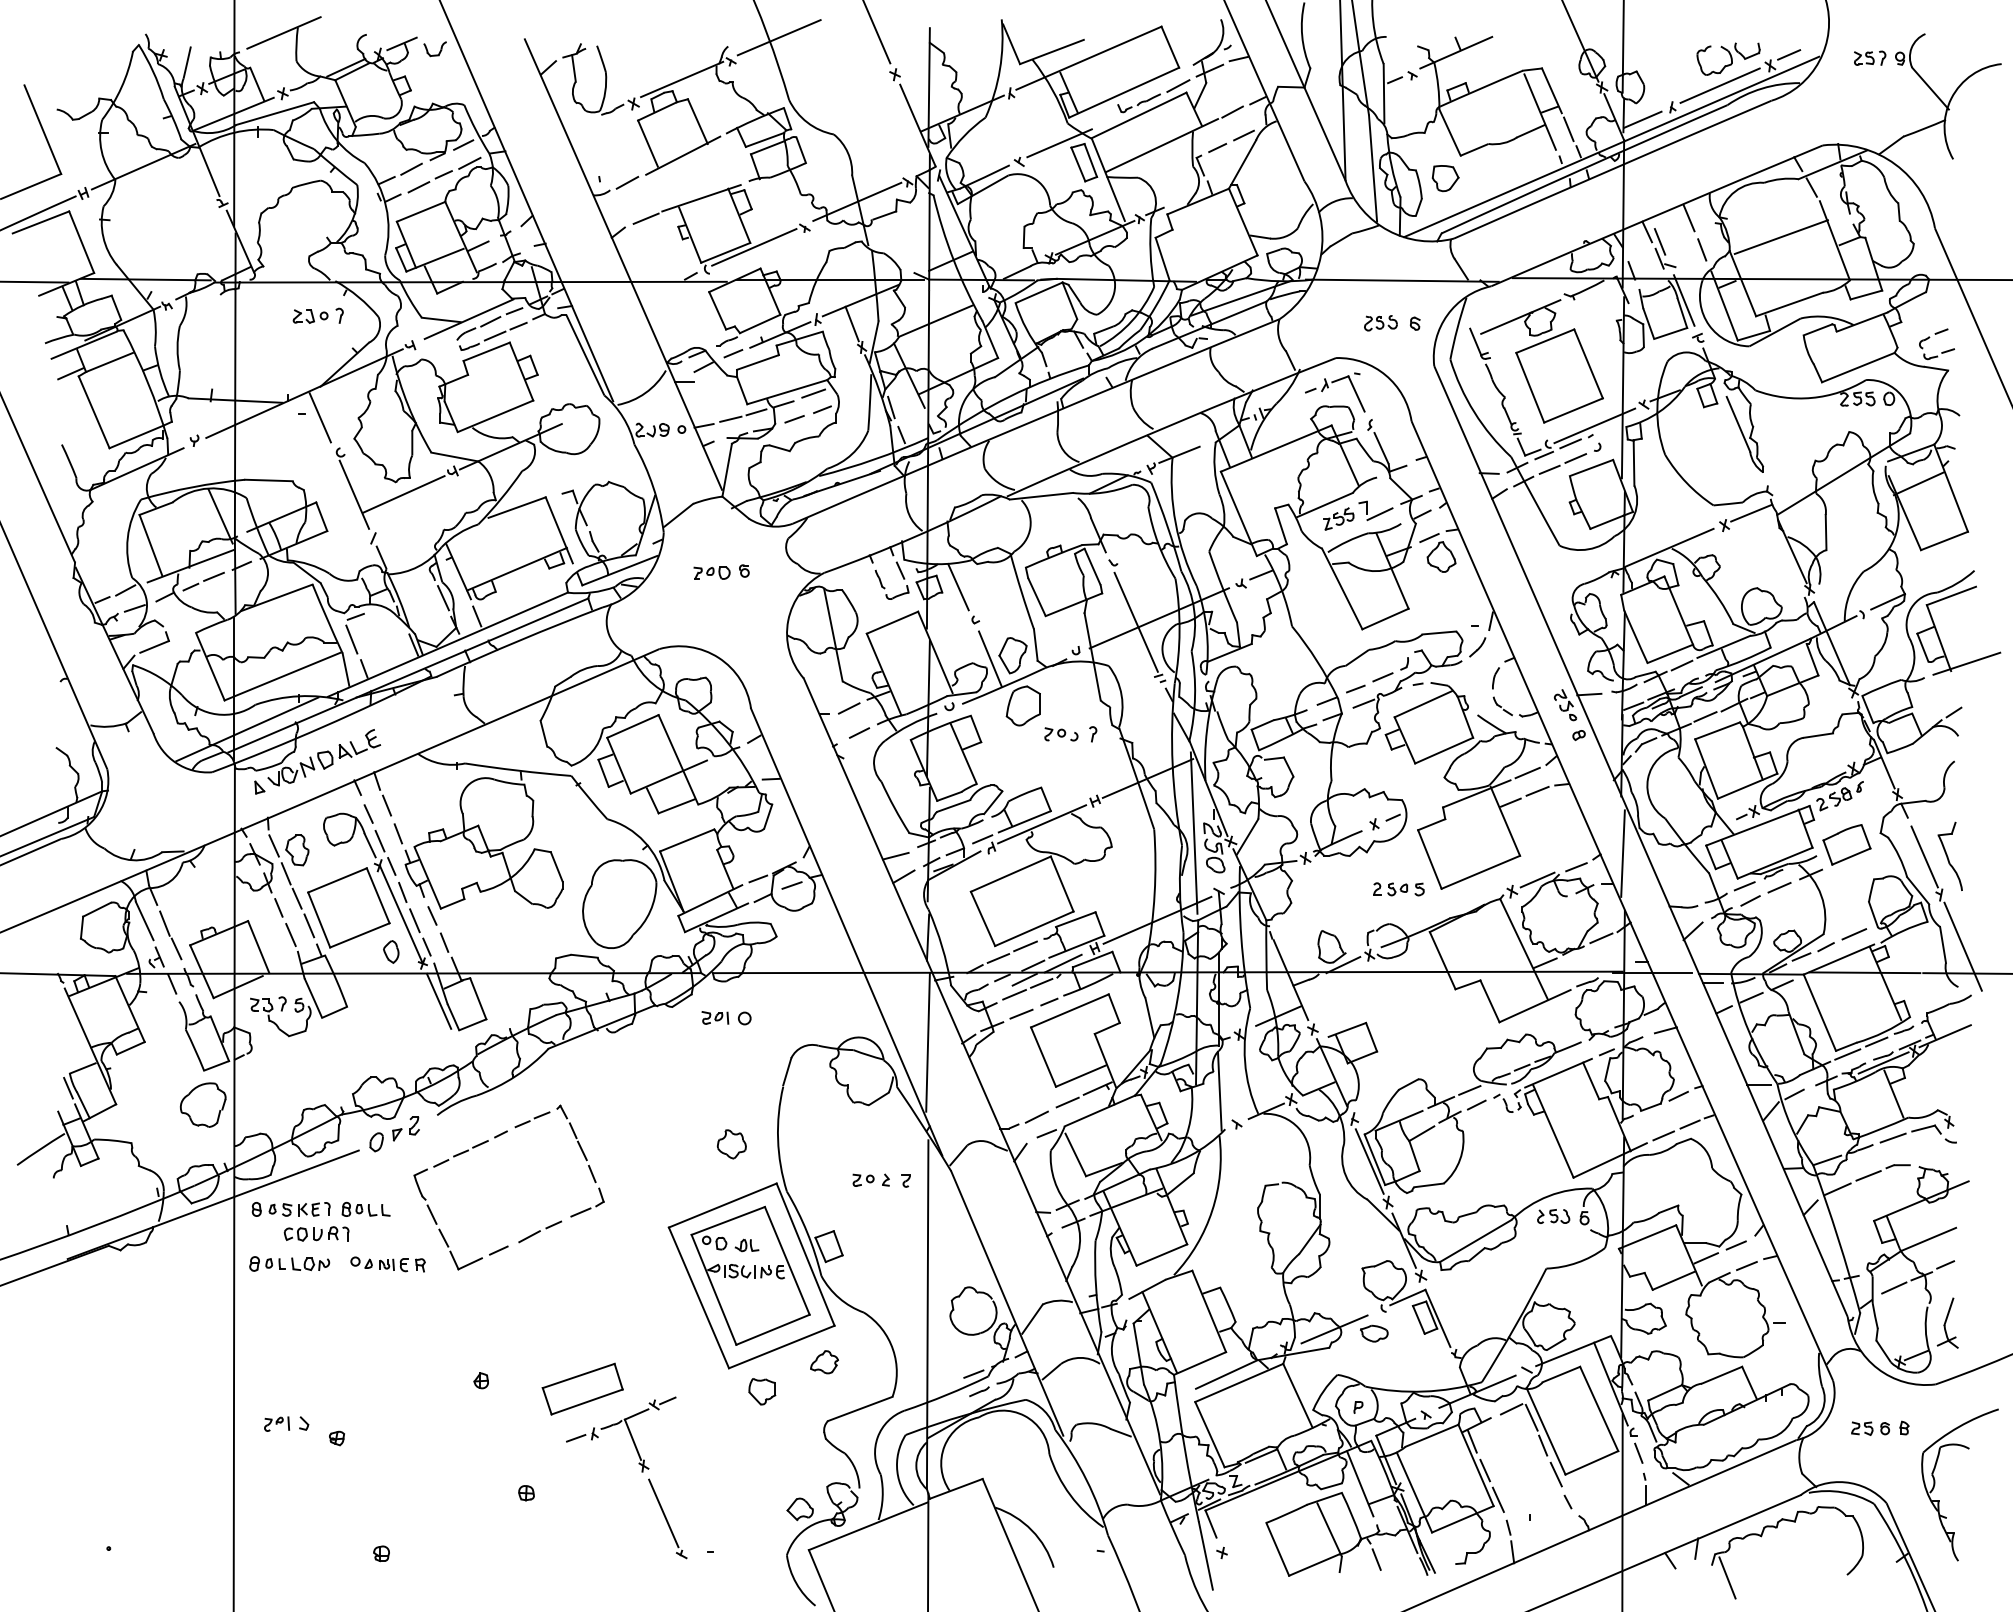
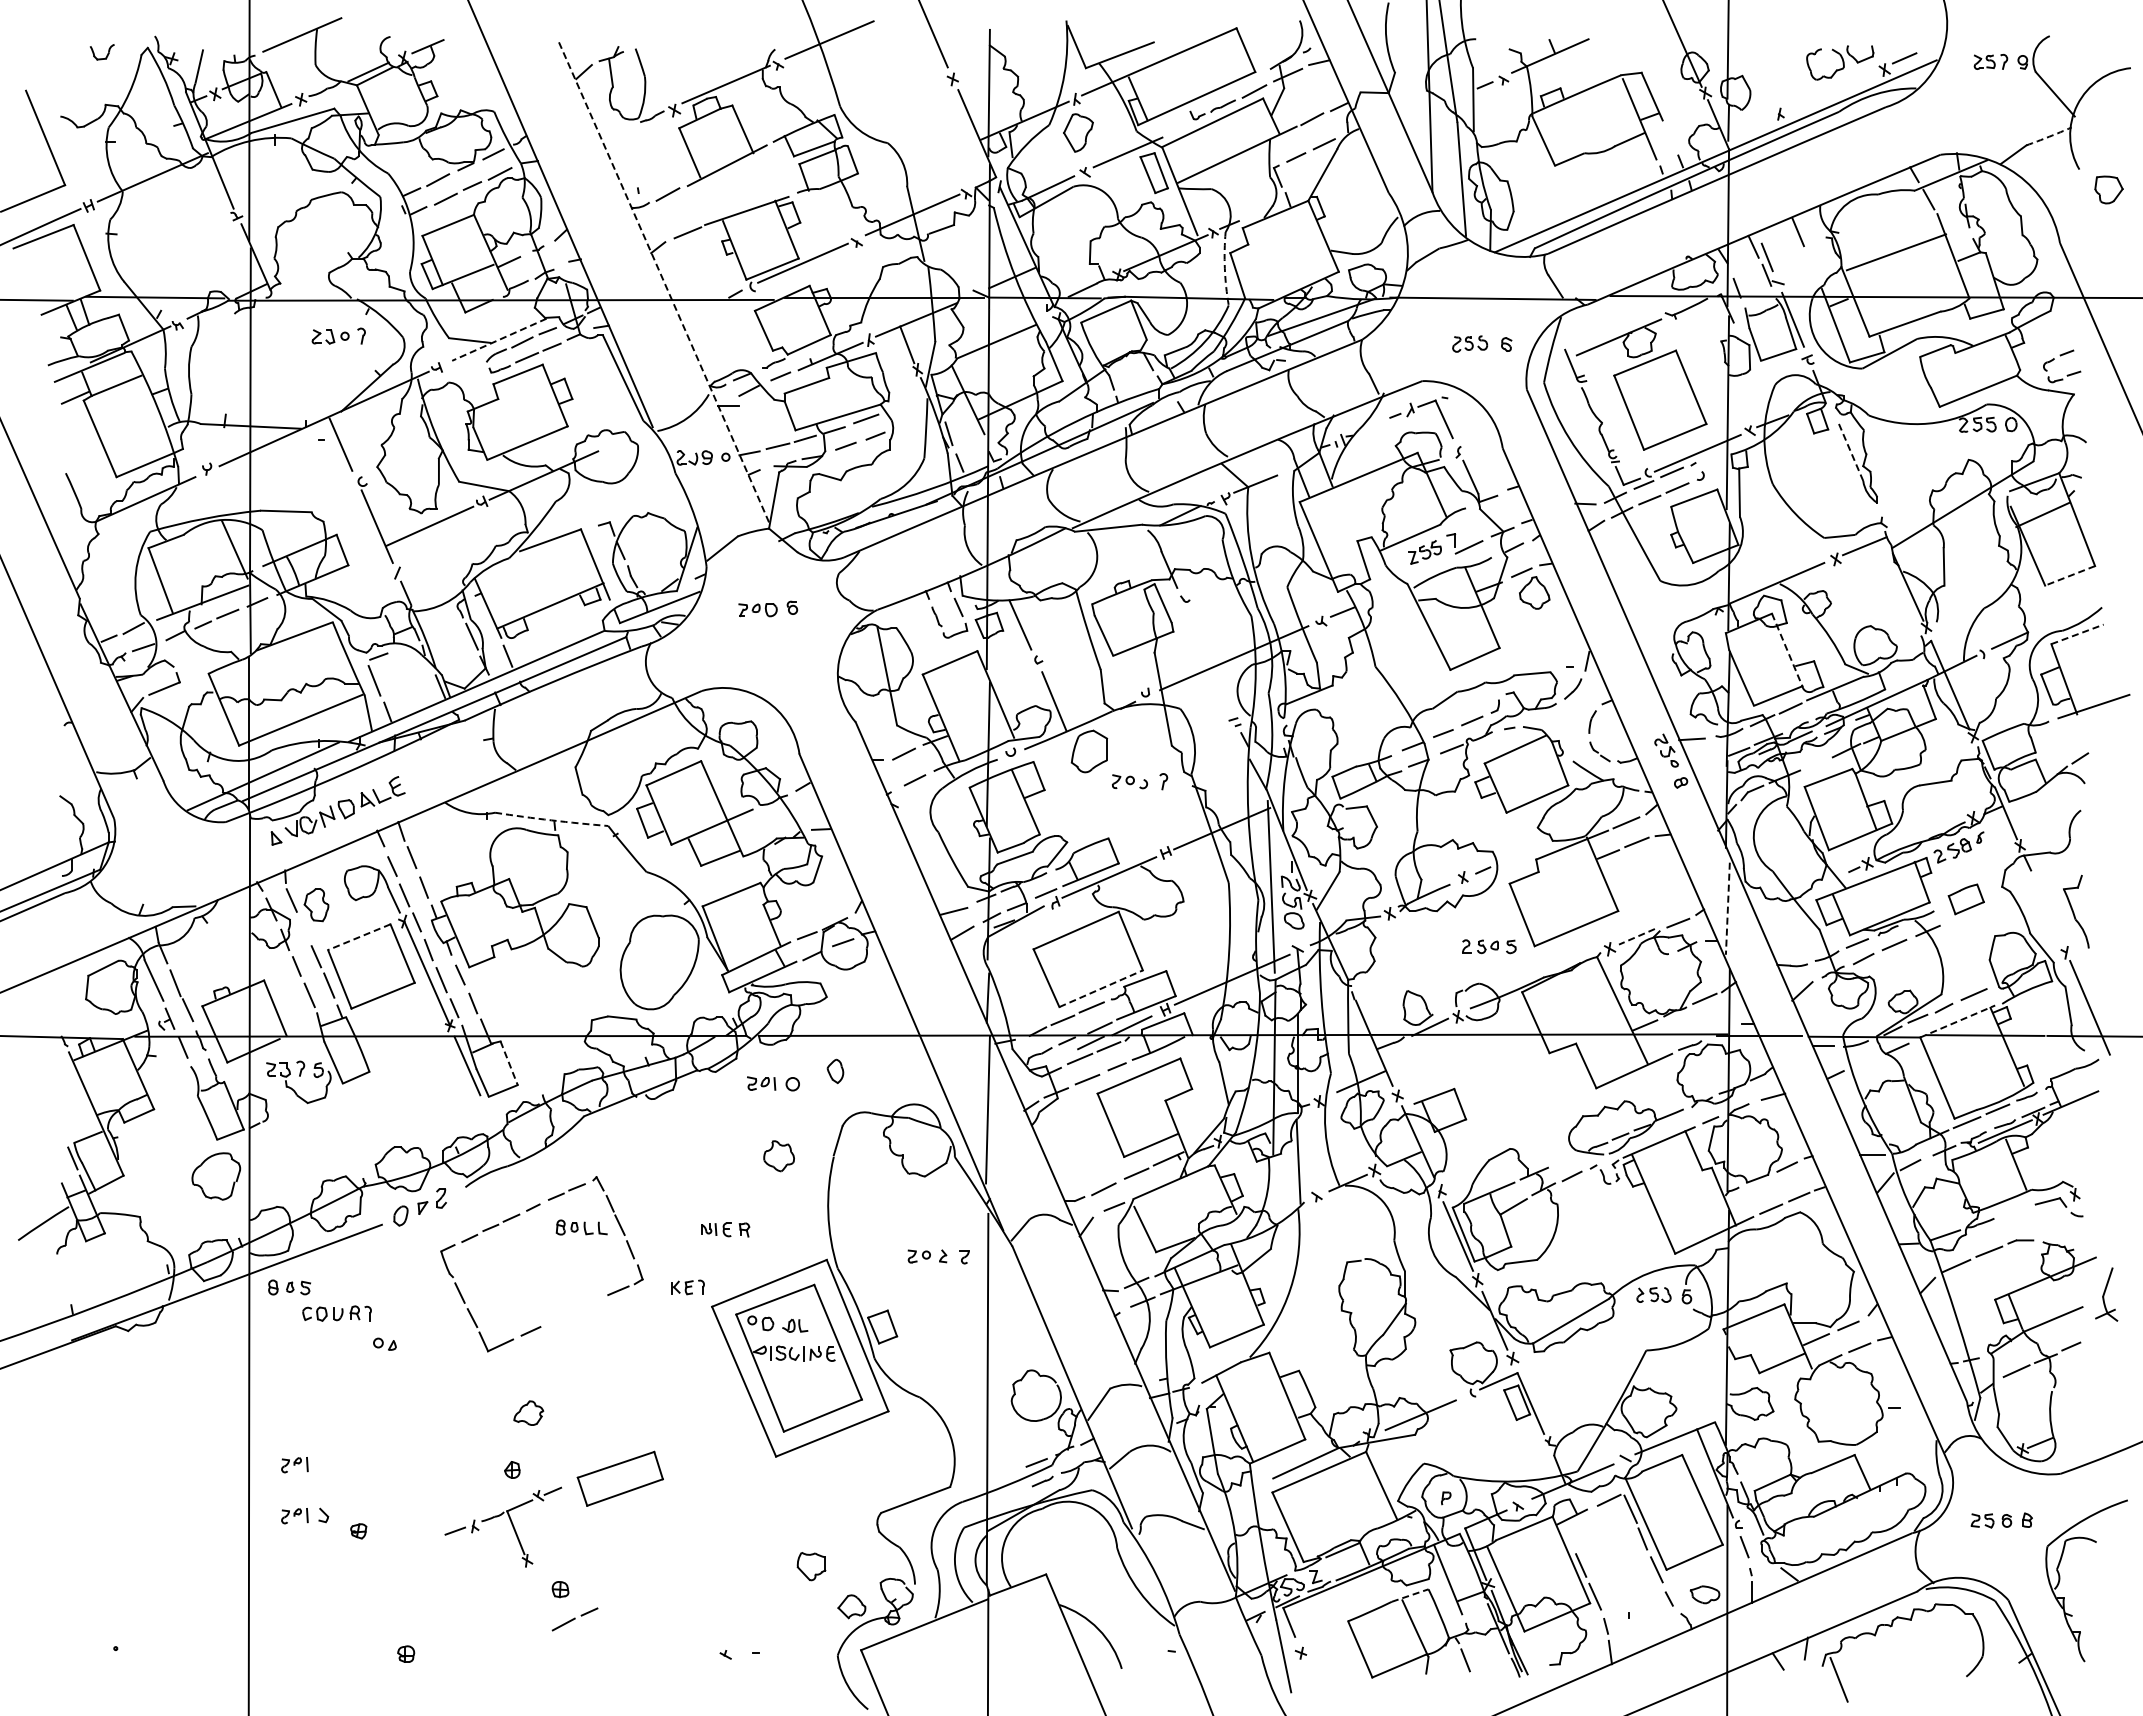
part: (434, 49) -> (101, 52), moved
line: (1720, 85) -> (1831, 90), removed
line: (1642, 119) -> (1748, 127), removed
arc: (1925, 128) -> (2049, 136), solid -> dashed
line: (1569, 129) -> (1670, 137), removed
part: (1445, 178) -> (2108, 189), moved
line: (1701, 249) -> (1811, 265), removed
arc: (1150, 252) -> (1224, 268), solid -> dashed
arc: (623, 264) -> (663, 281), solid -> dashed
line: (469, 318) -> (499, 339), solid -> dashed
line: (1738, 424) -> (1850, 451), solid -> dashed
line: (1944, 540) -> (2070, 575), solid -> dashed
line: (1951, 596) -> (2077, 634), solid -> dashed
line: (1679, 611) -> (1787, 650), solid -> dashed
line: (1136, 622) -> (1209, 662), removed
part: (1013, 655) -> (1078, 132), moved
line: (1705, 717) -> (1815, 763), removed
arc: (518, 770) -> (551, 820), solid -> dashed
part: (1847, 844) -> (1966, 899), size x0.7
line: (1622, 854) -> (1727, 909), solid -> dashed
line: (1925, 856) -> (2049, 911), removed
line: (286, 873) -> (304, 929), removed
line: (1537, 879) -> (1636, 936), solid -> dashed
line: (337, 880) -> (359, 937), solid -> dashed
line: (1034, 928) -> (1101, 988), solid -> dashed
part: (391, 952) -> (835, 1071), moved
line: (1838, 959) -> (1957, 1021), solid -> dashed
line: (1751, 998) -> (1864, 1062), removed
line: (478, 999) -> (509, 1063), solid -> dashed
line: (1469, 1090) -> (1564, 1160), removed
line: (1893, 1138) -> (2015, 1211), removed
part: (731, 1144) -> (778, 1156), moved
part: (314, 1209) -> (687, 1287), moved
part: (365, 1209) -> (581, 1227), moved
part: (539, 1231) -> (574, 1619), moved
part: (289, 1263) -> (308, 1345), removed
part: (402, 1264) -> (725, 1229), moved
part: (1947, 1323) -> (2106, 1294), moved
part: (1373, 1333) -> (1704, 1594), moved
part: (824, 1361) -> (528, 1412), moved
part: (276, 1376) -> (294, 1465), added
part: (762, 1391) -> (811, 1566), moved
part: (627, 1430) -> (510, 1522), moved
line: (1472, 1441) -> (1567, 1534), removed
line: (1324, 1498) -> (1410, 1595), solid -> dashed
line: (663, 1513) -> (706, 1611), removed

